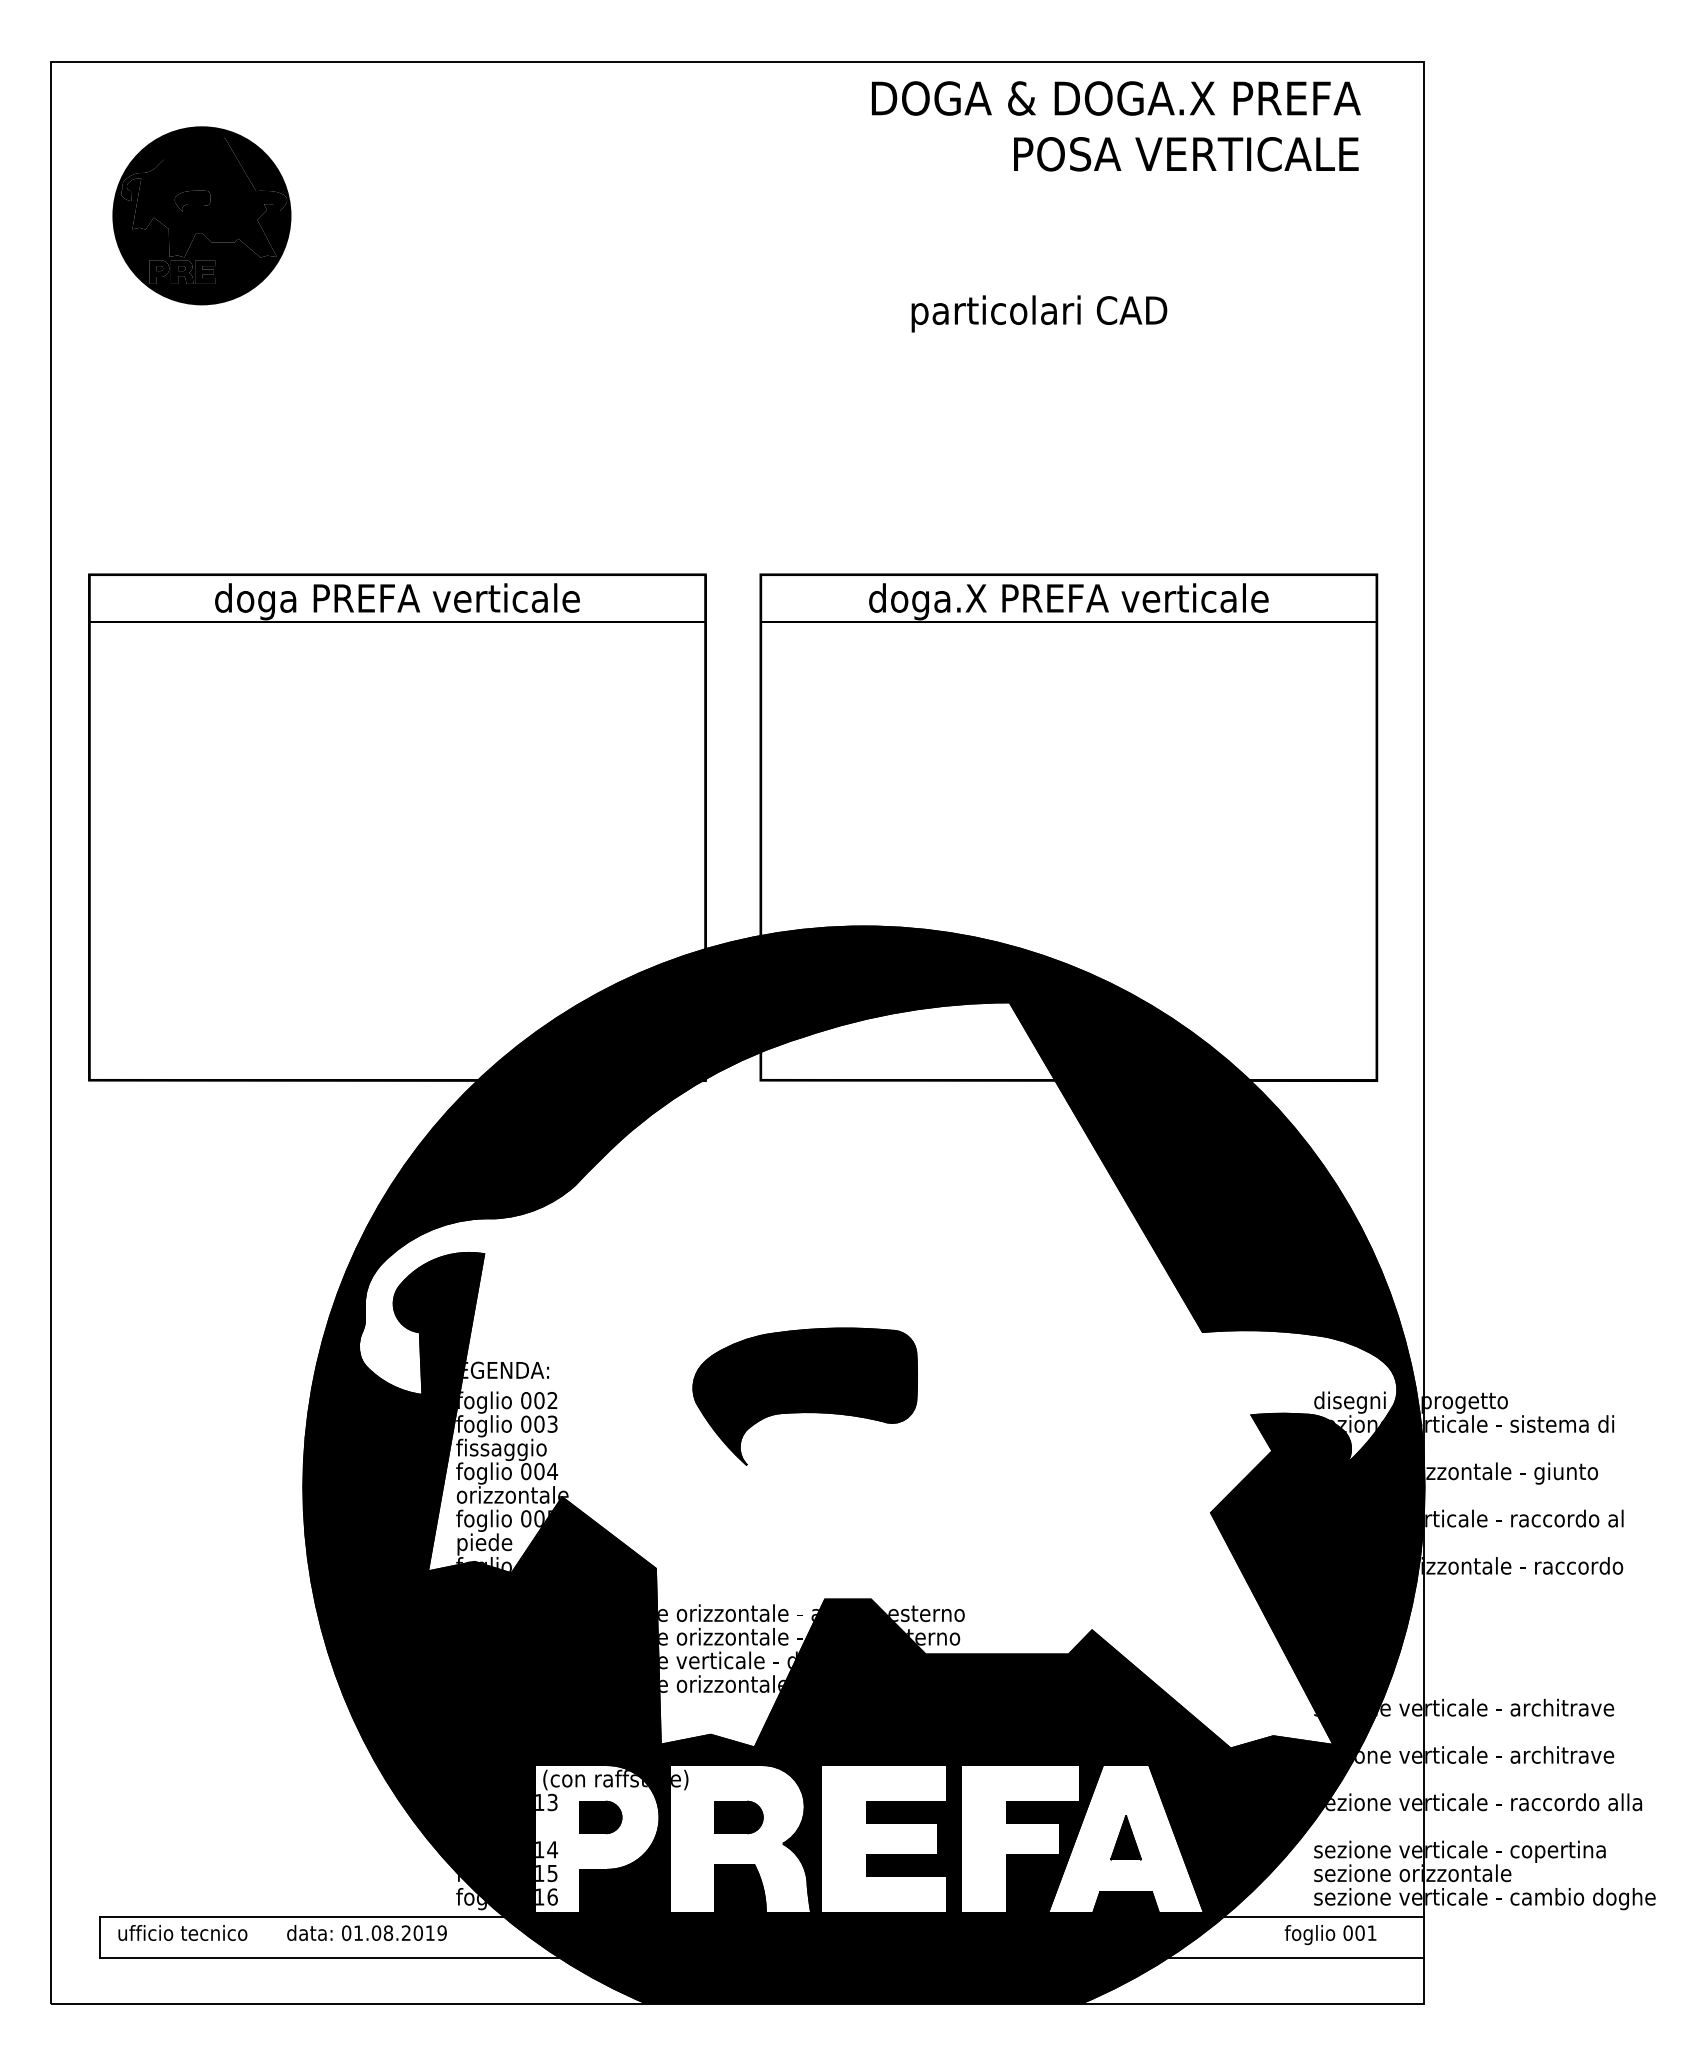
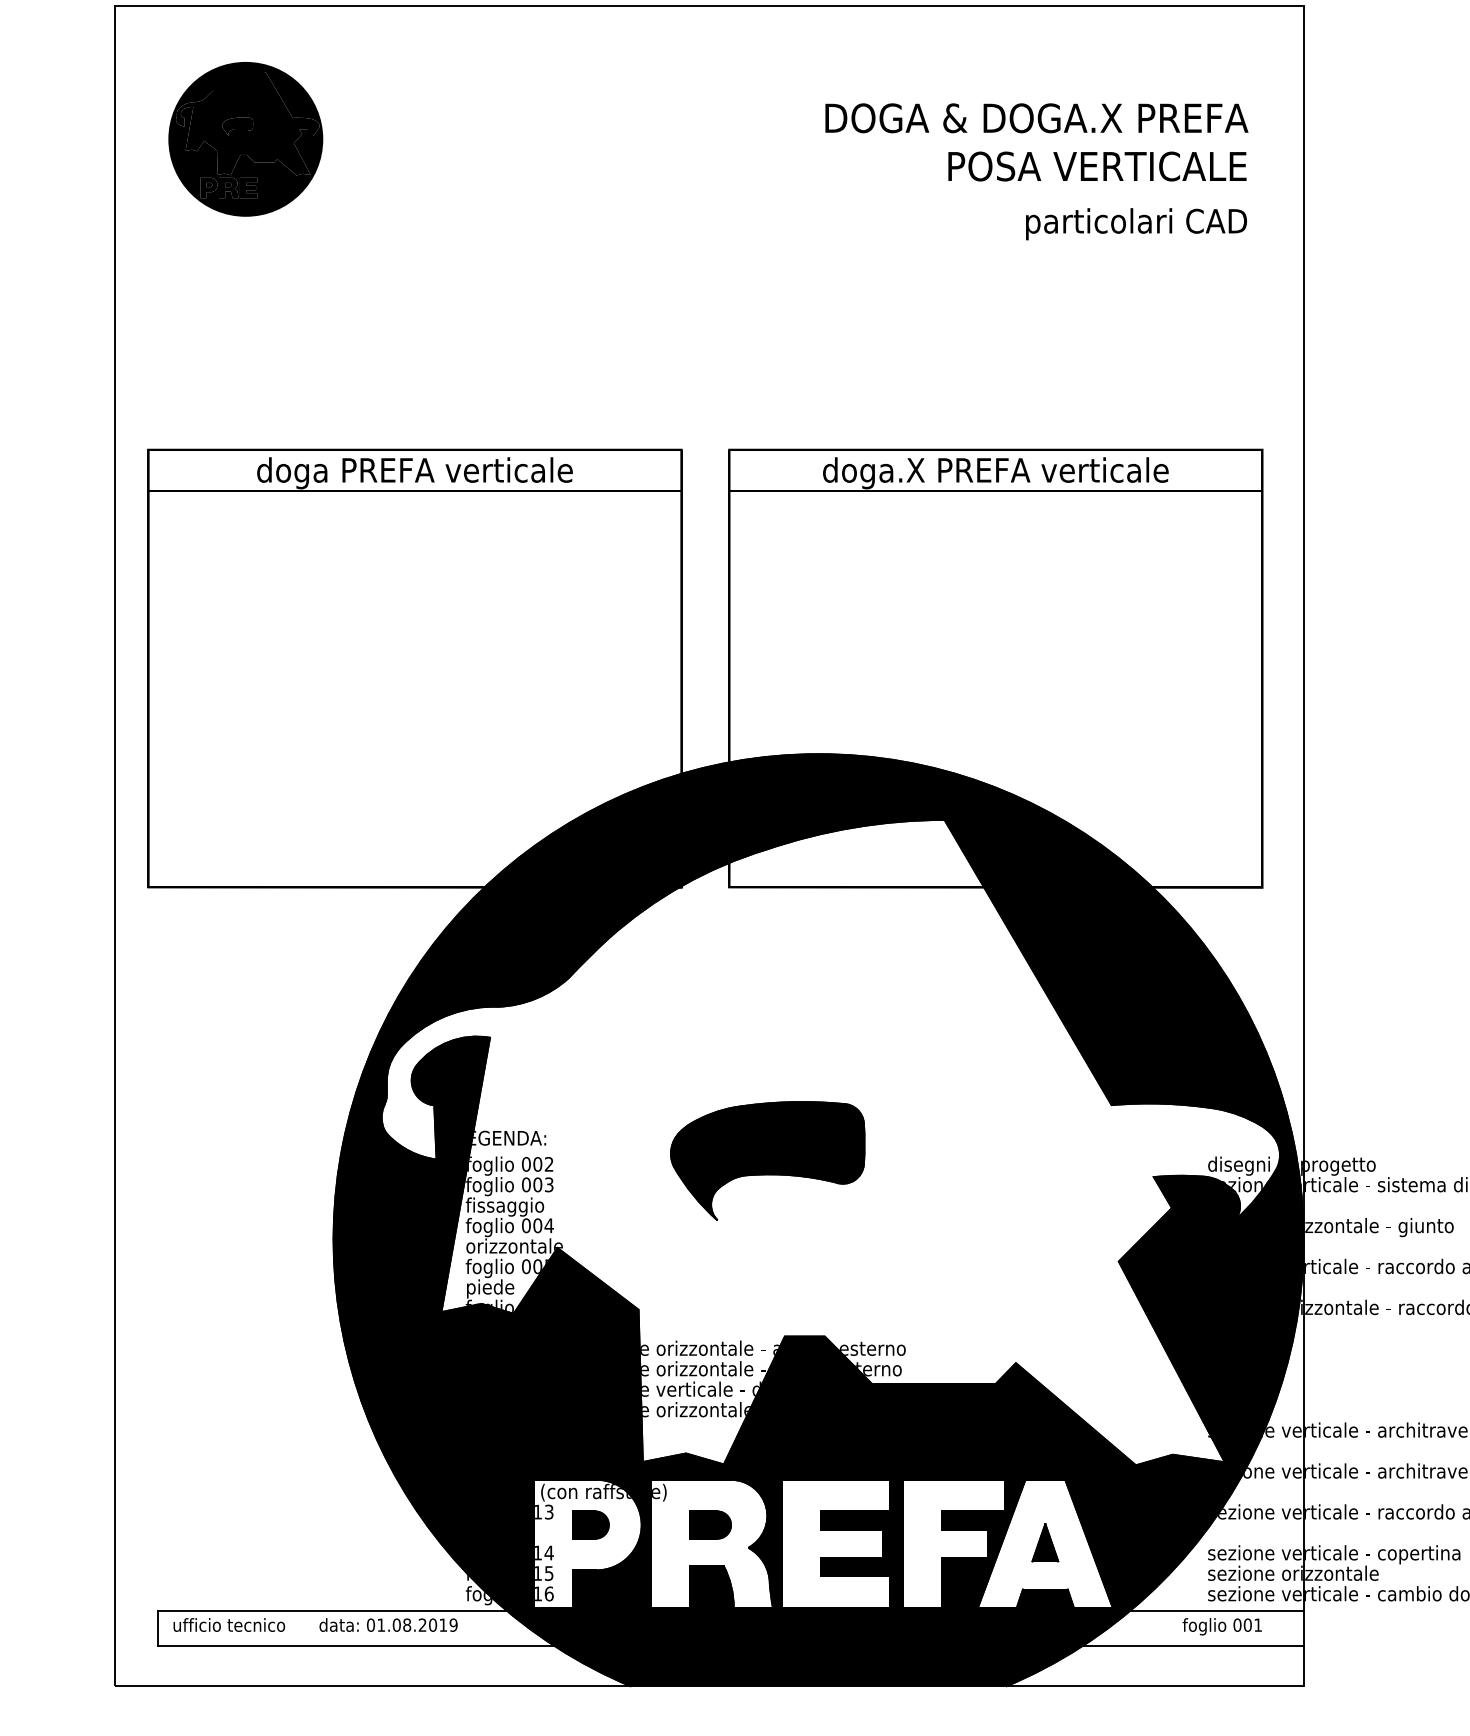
text: (1116, 126) -> (1037, 142), moved
text: (1039, 313) -> (1136, 223), moved

